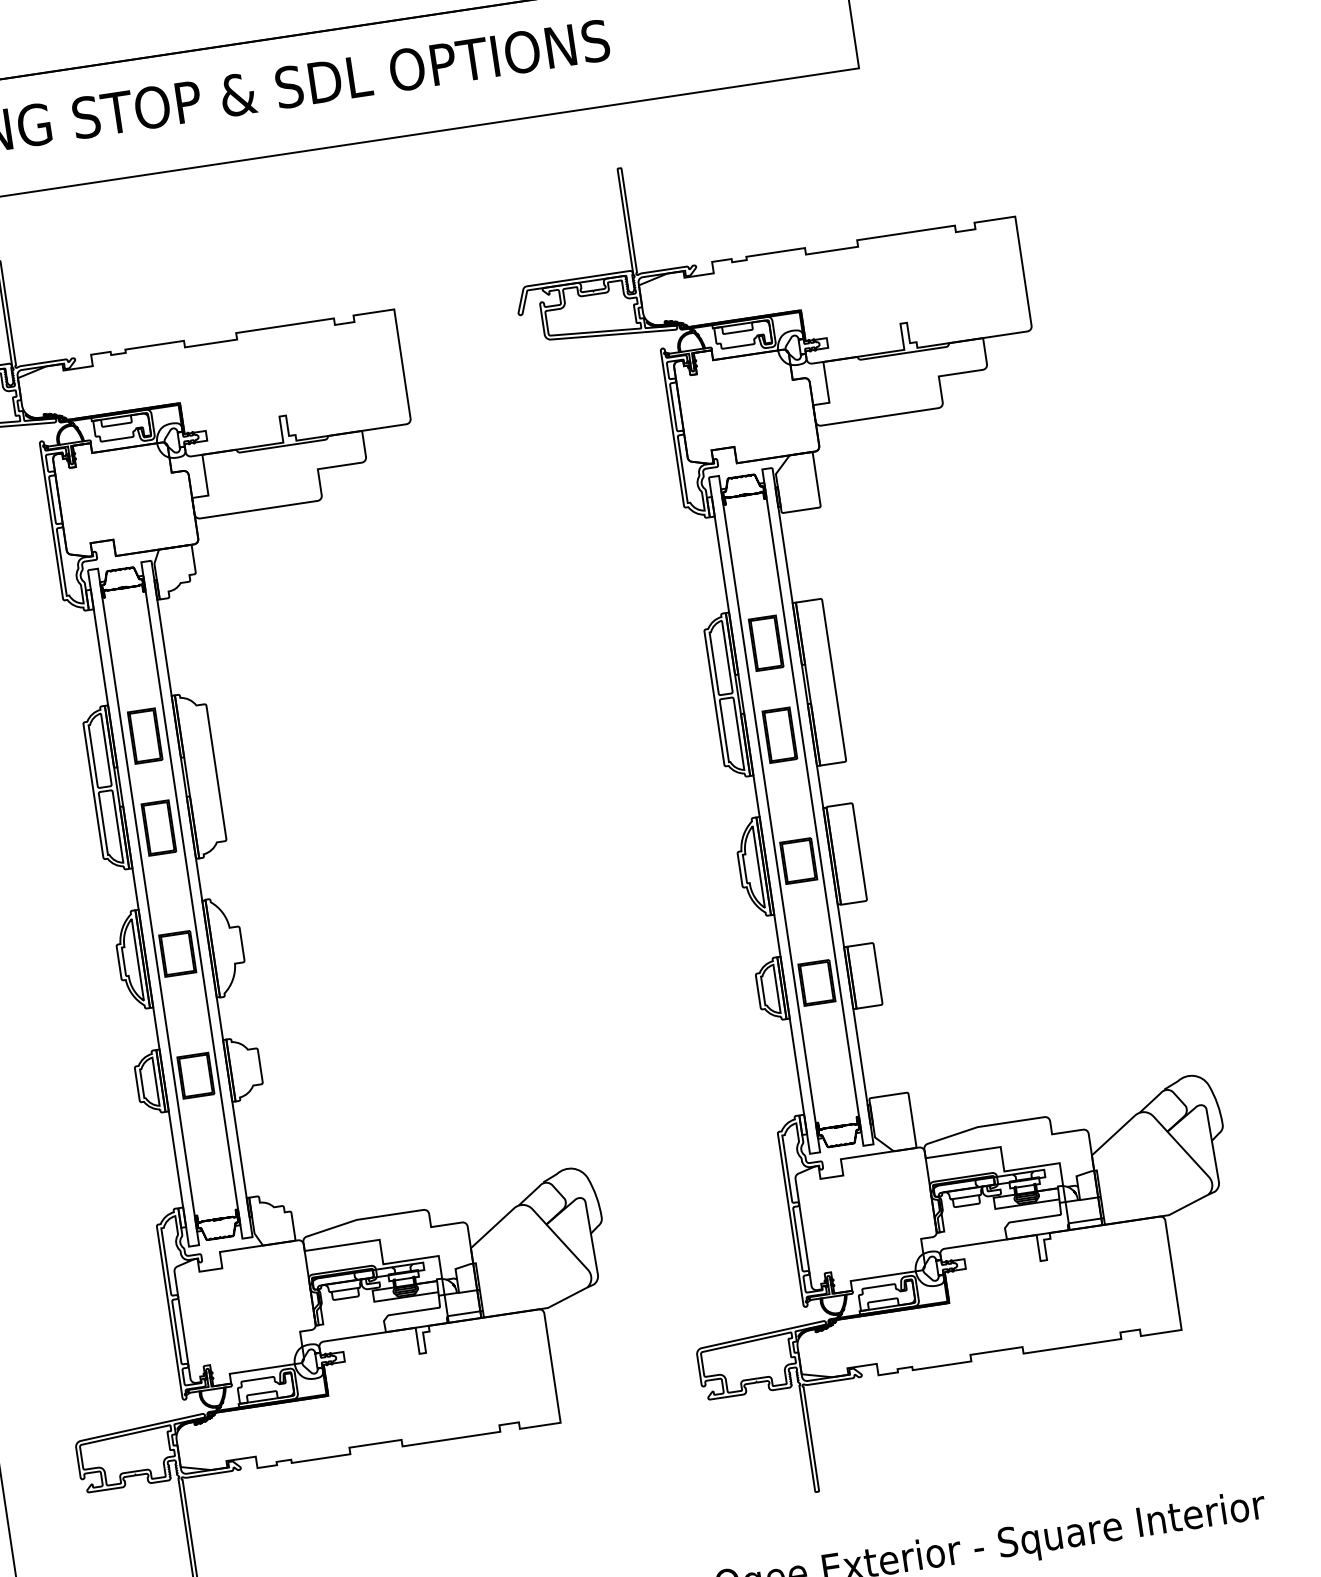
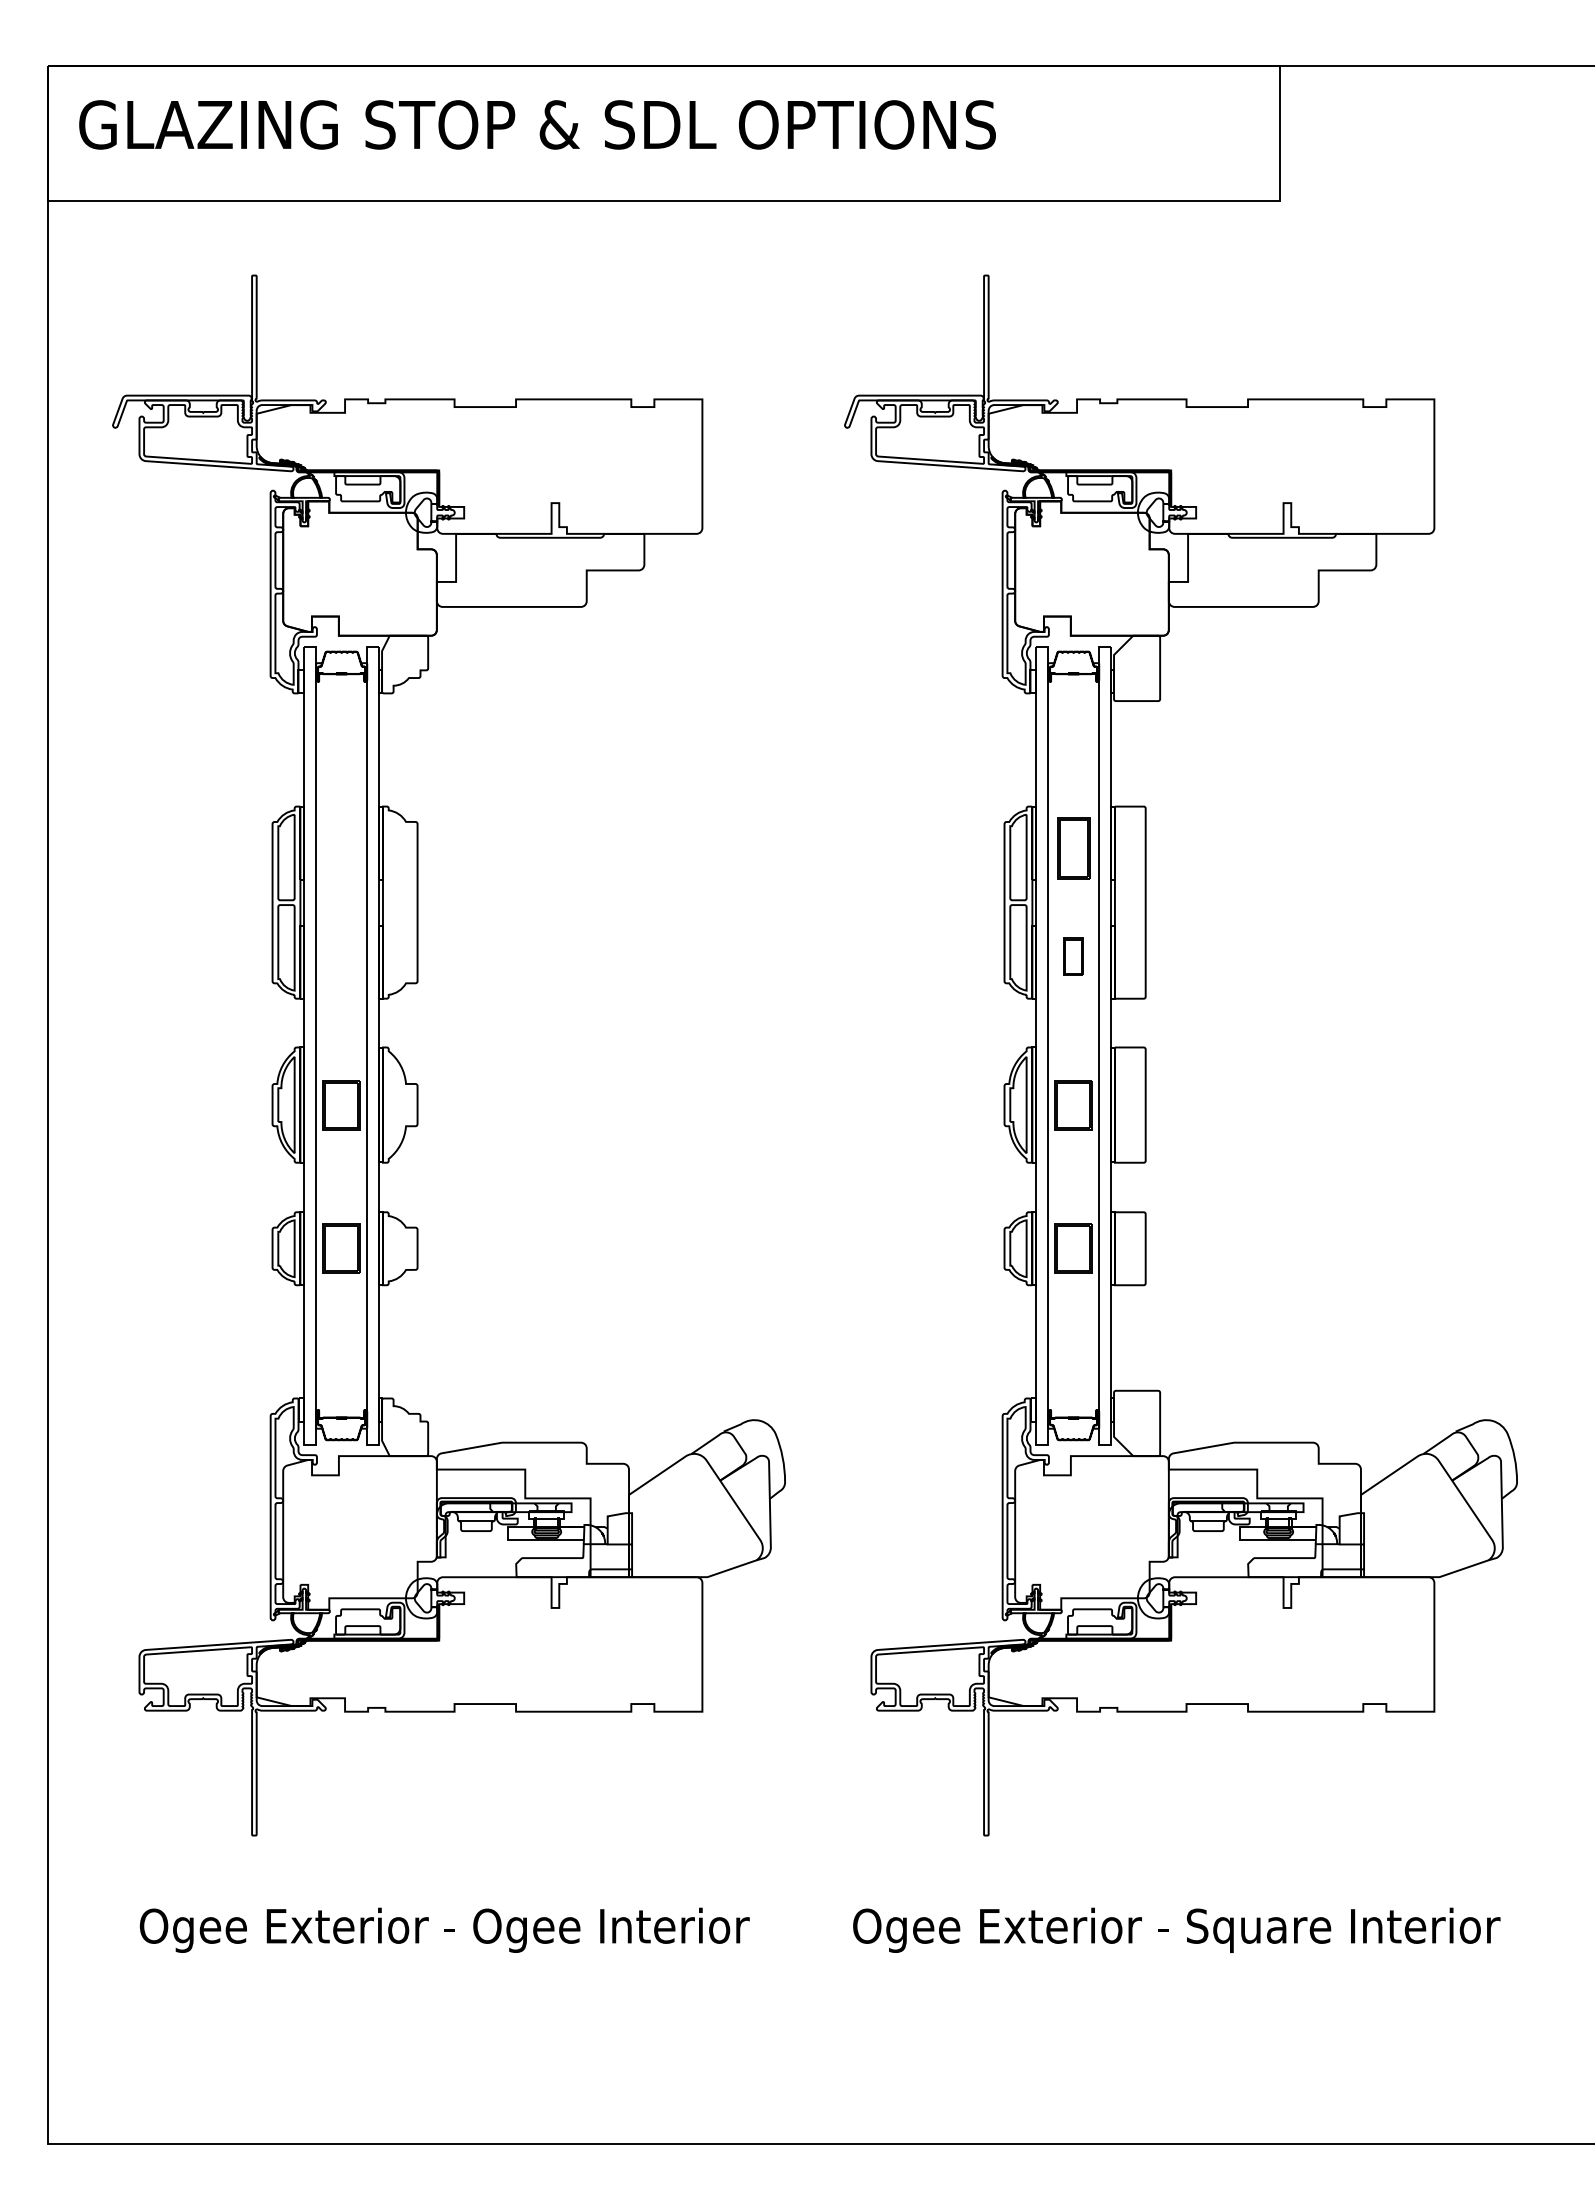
part: (779, 735) -> (1073, 956), size x0.6
part: (145, 736) -> (341, 848), removed
part: (158, 827) -> (341, 956), removed

